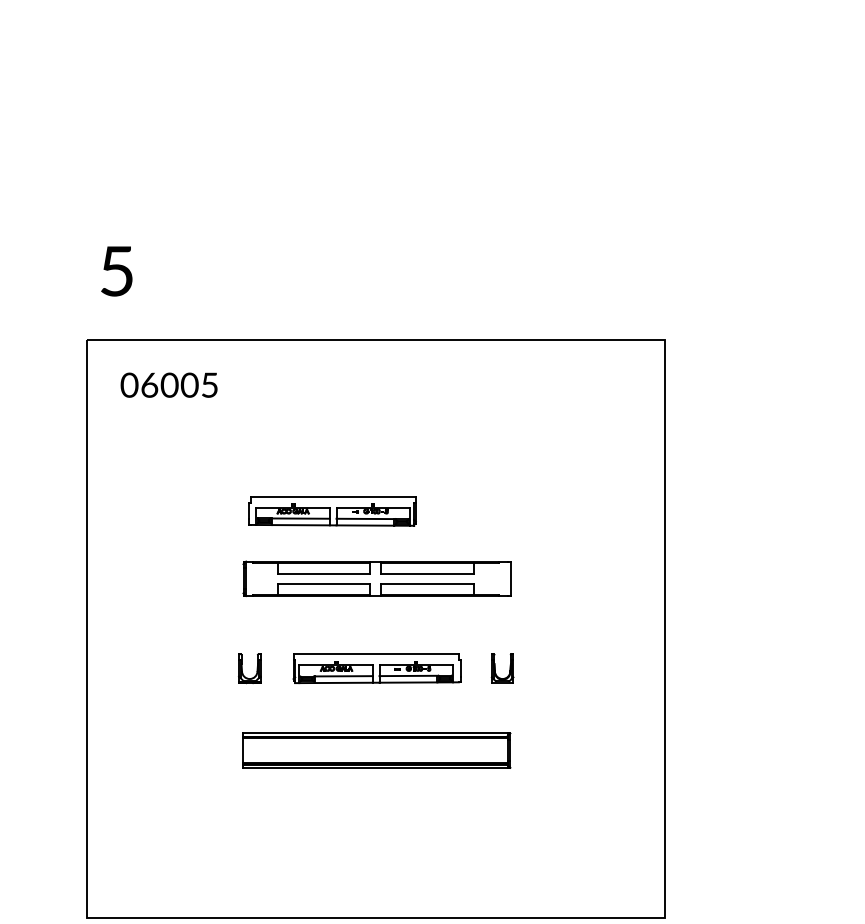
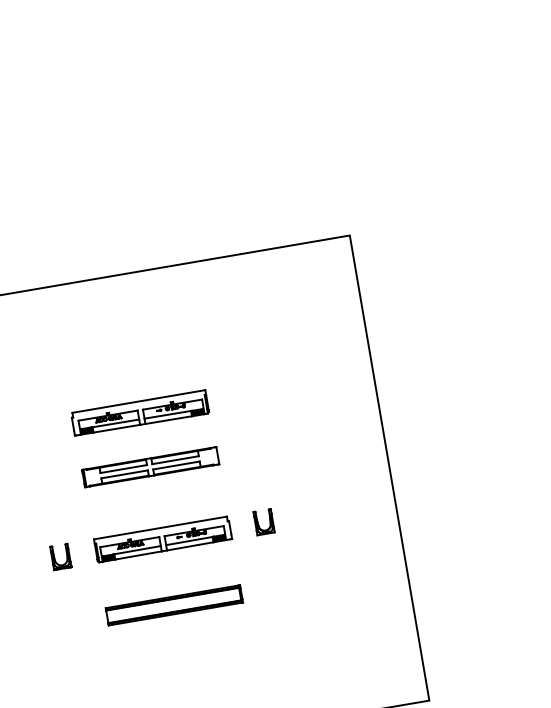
part: (332, 511) -> (140, 413), moved
part: (376, 578) -> (150, 467), size x0.62
part: (377, 750) -> (174, 605), size x0.62

